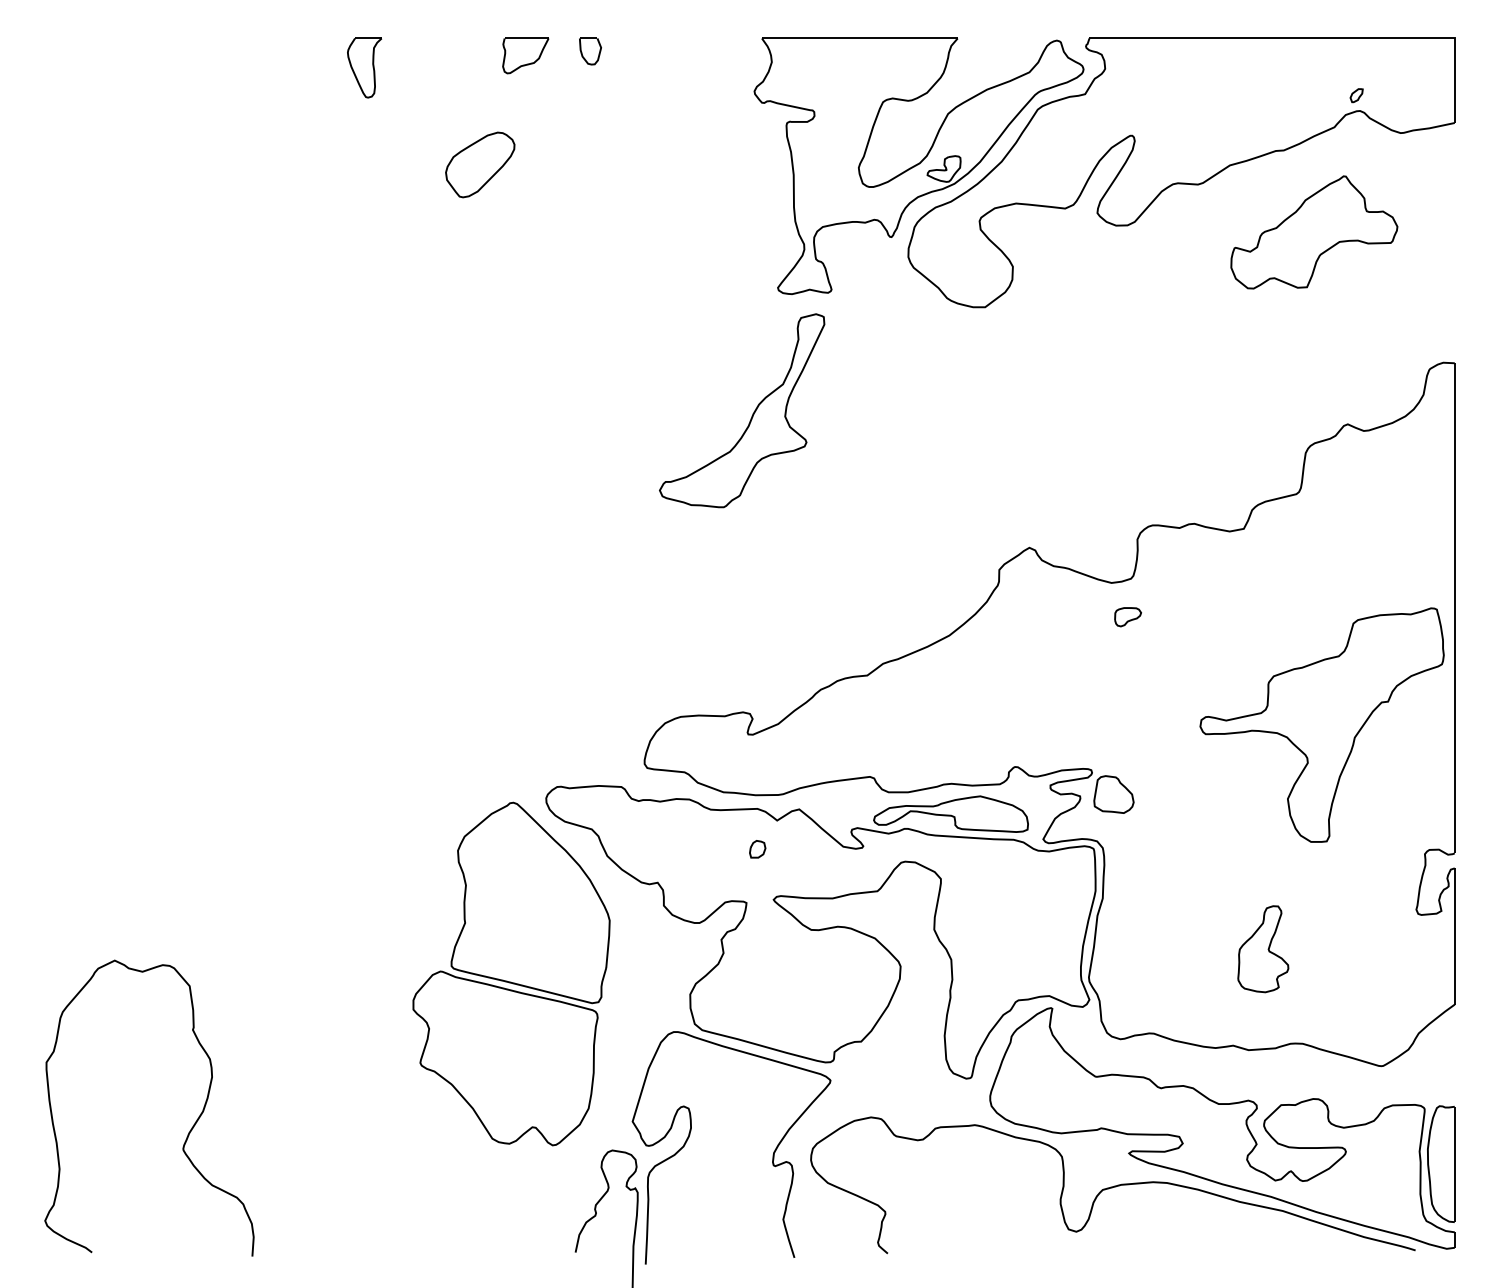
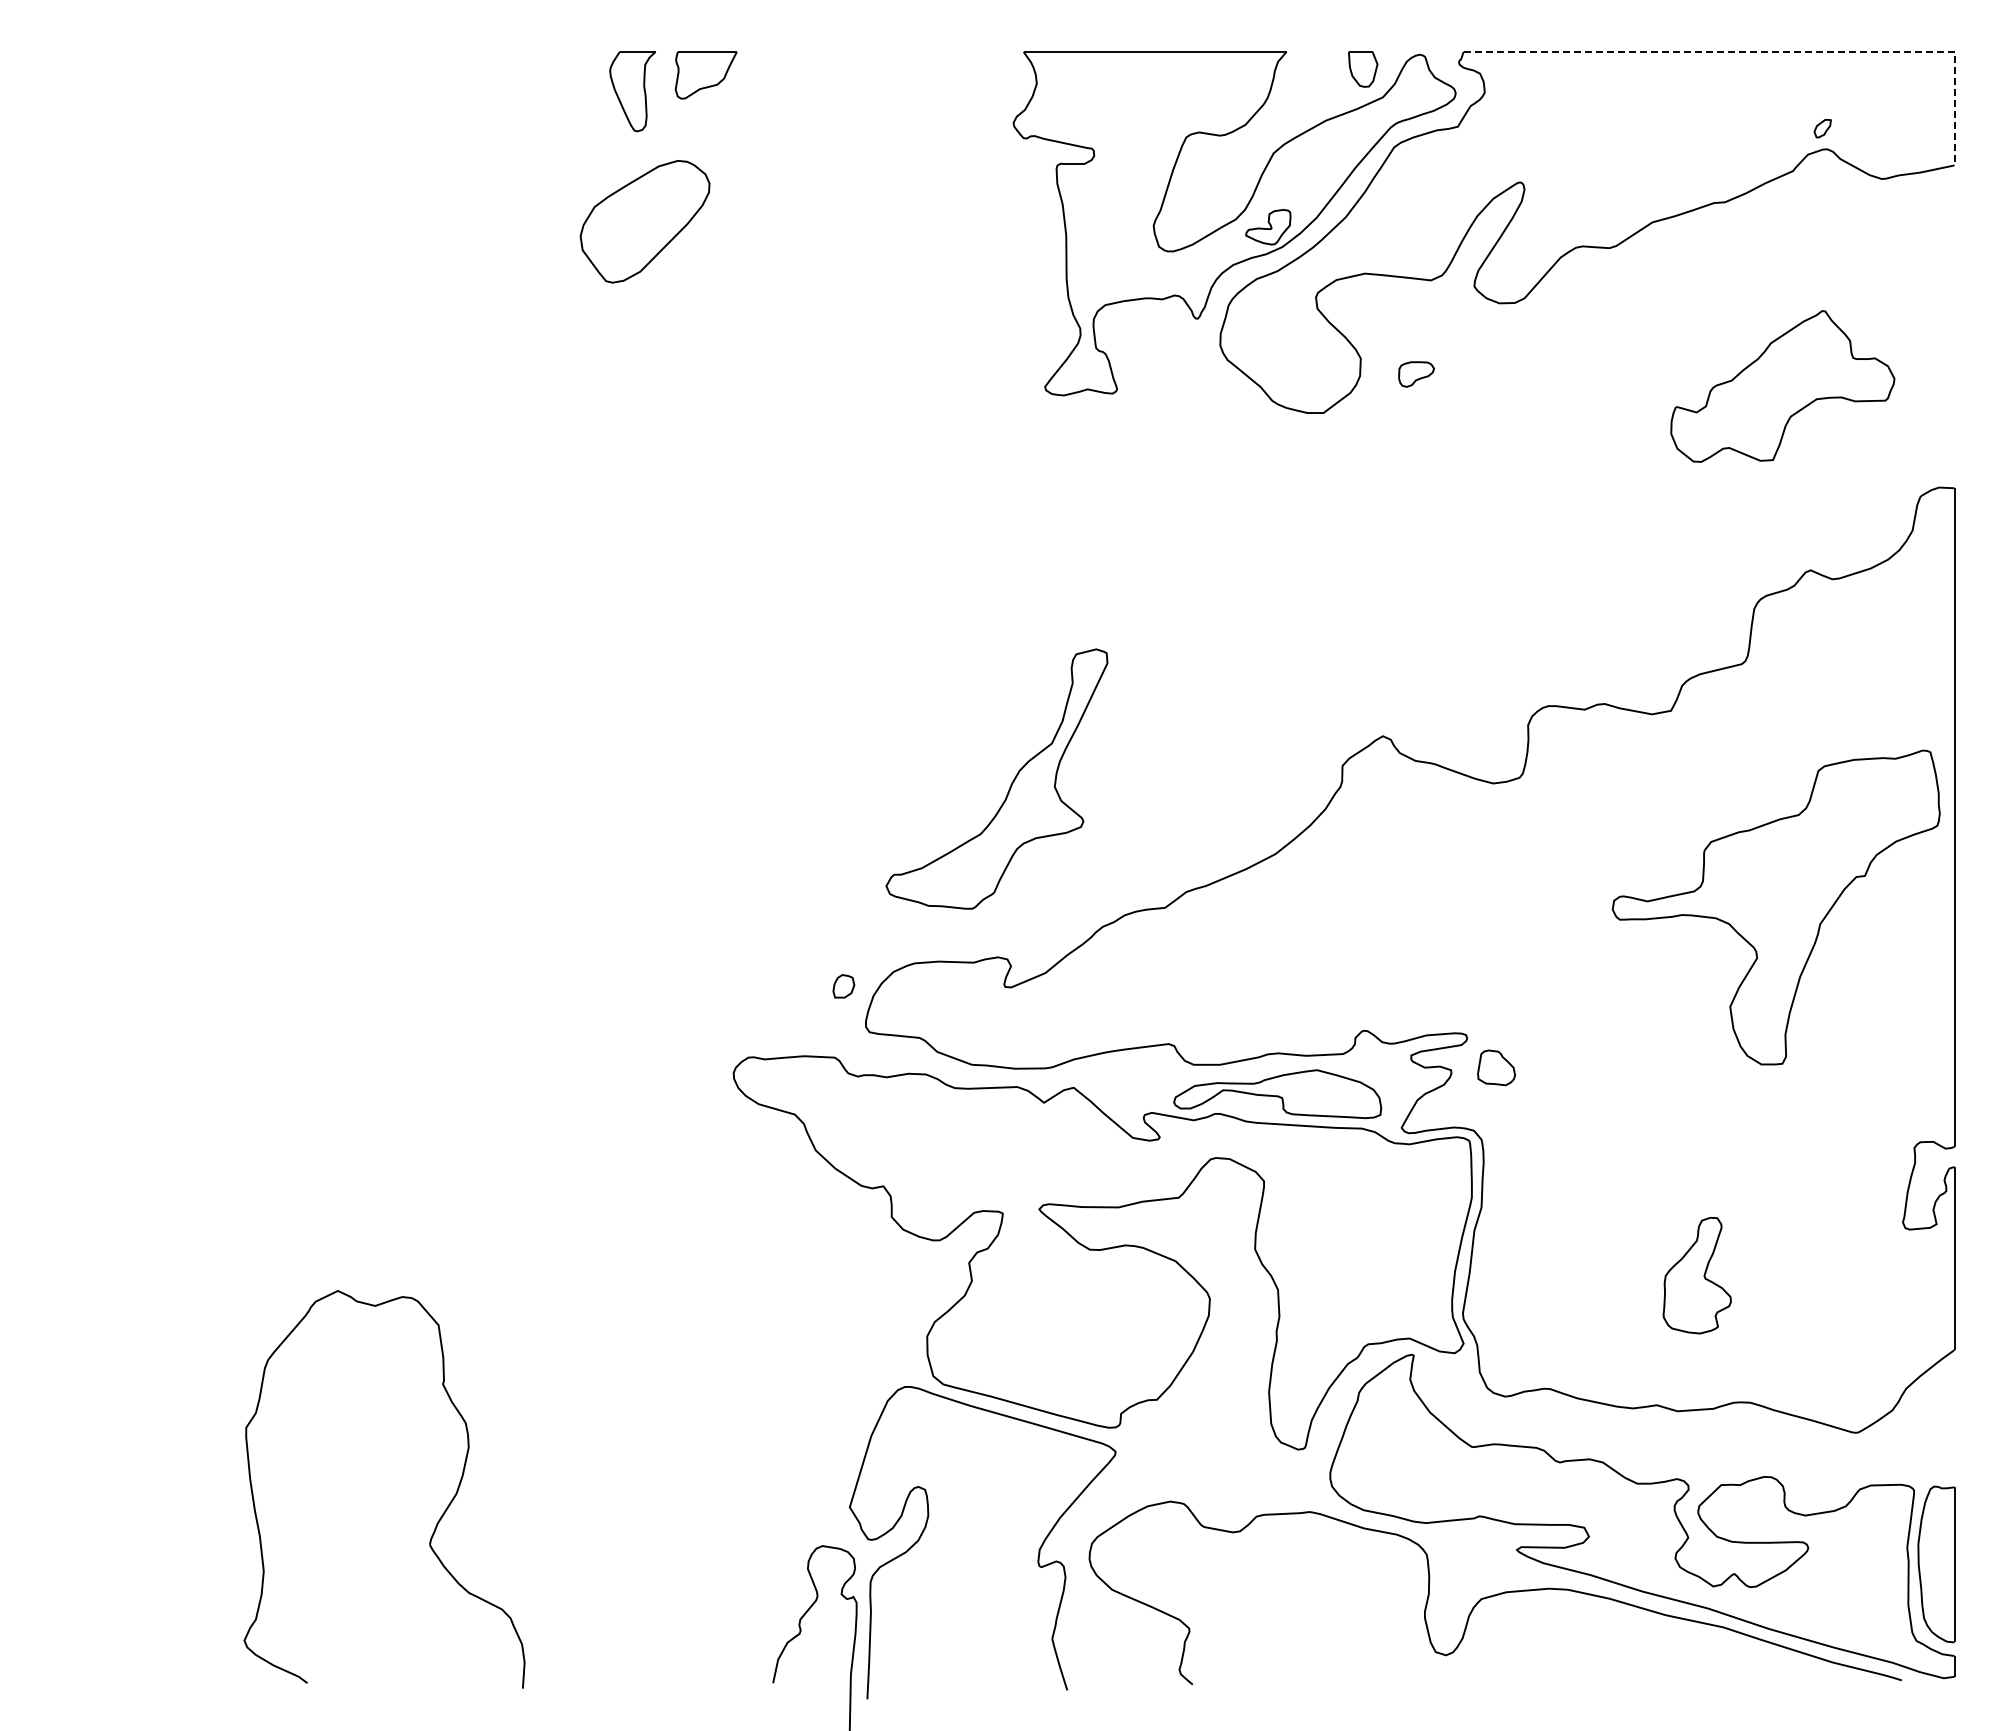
line: (1314, 38) -> (1766, 51), solid -> dashed
part: (590, 51) -> (1363, 69), moved
part: (364, 67) -> (632, 91), moved
part: (479, 164) -> (644, 221), size x1.4
part: (1314, 232) -> (1782, 386), moved
part: (752, 414) -> (1010, 784), moved
part: (1128, 617) -> (1416, 374), moved
part: (1321, 725) -> (1775, 907), moved
part: (1113, 794) -> (1496, 1067), size x0.7
part: (757, 849) -> (843, 986), moved
part: (511, 973) -> (686, 1308), removed
curve: (188, 1132) -> (437, 1521), moved

